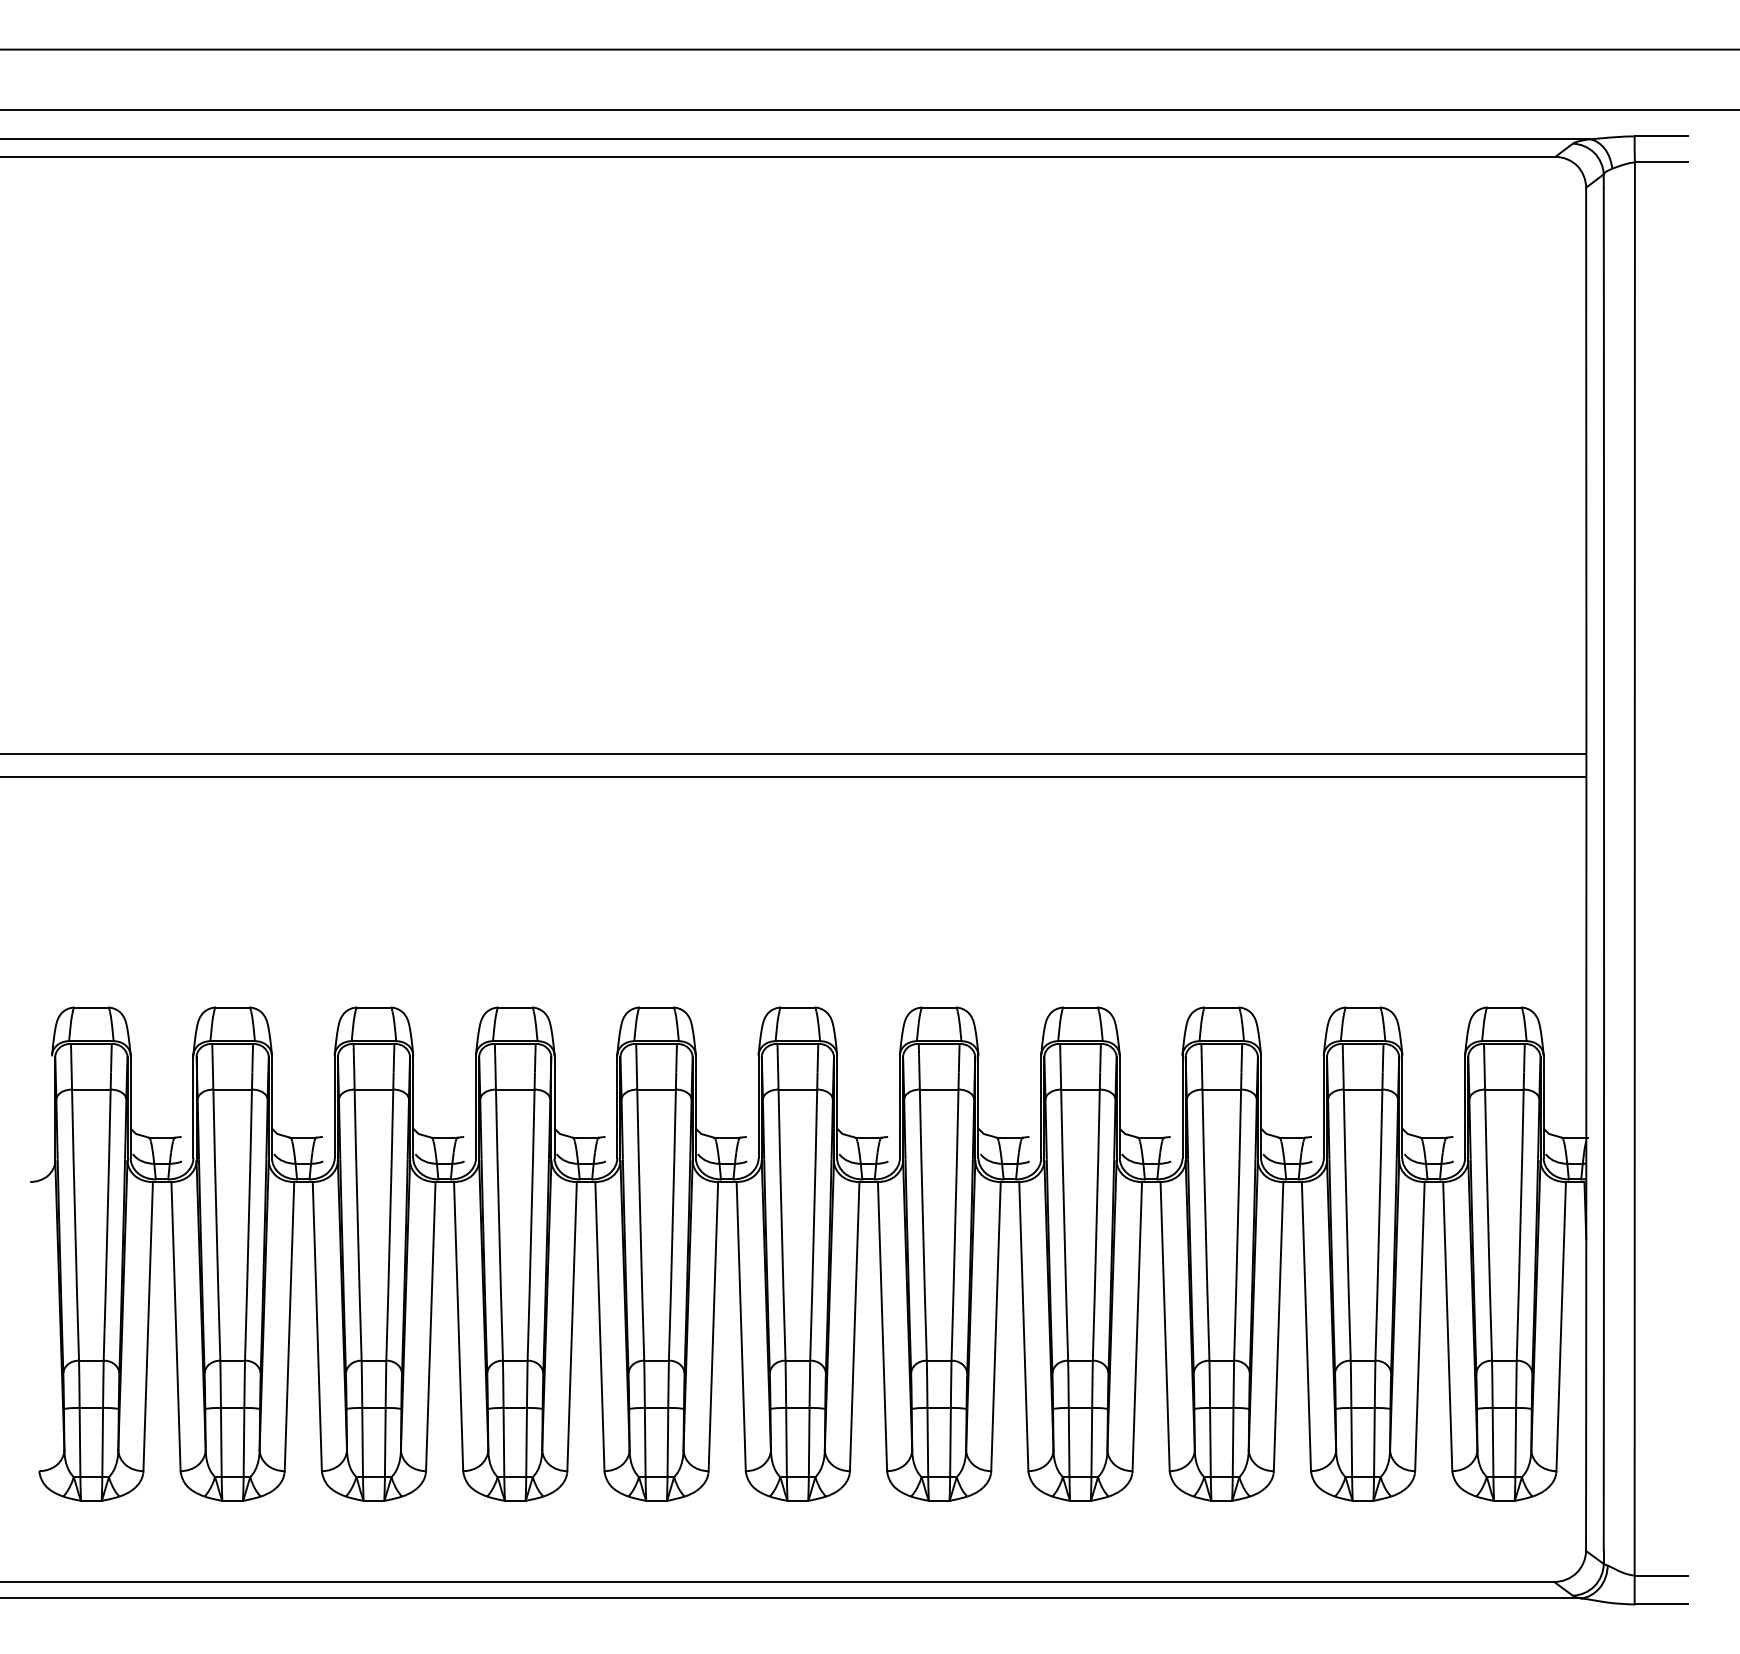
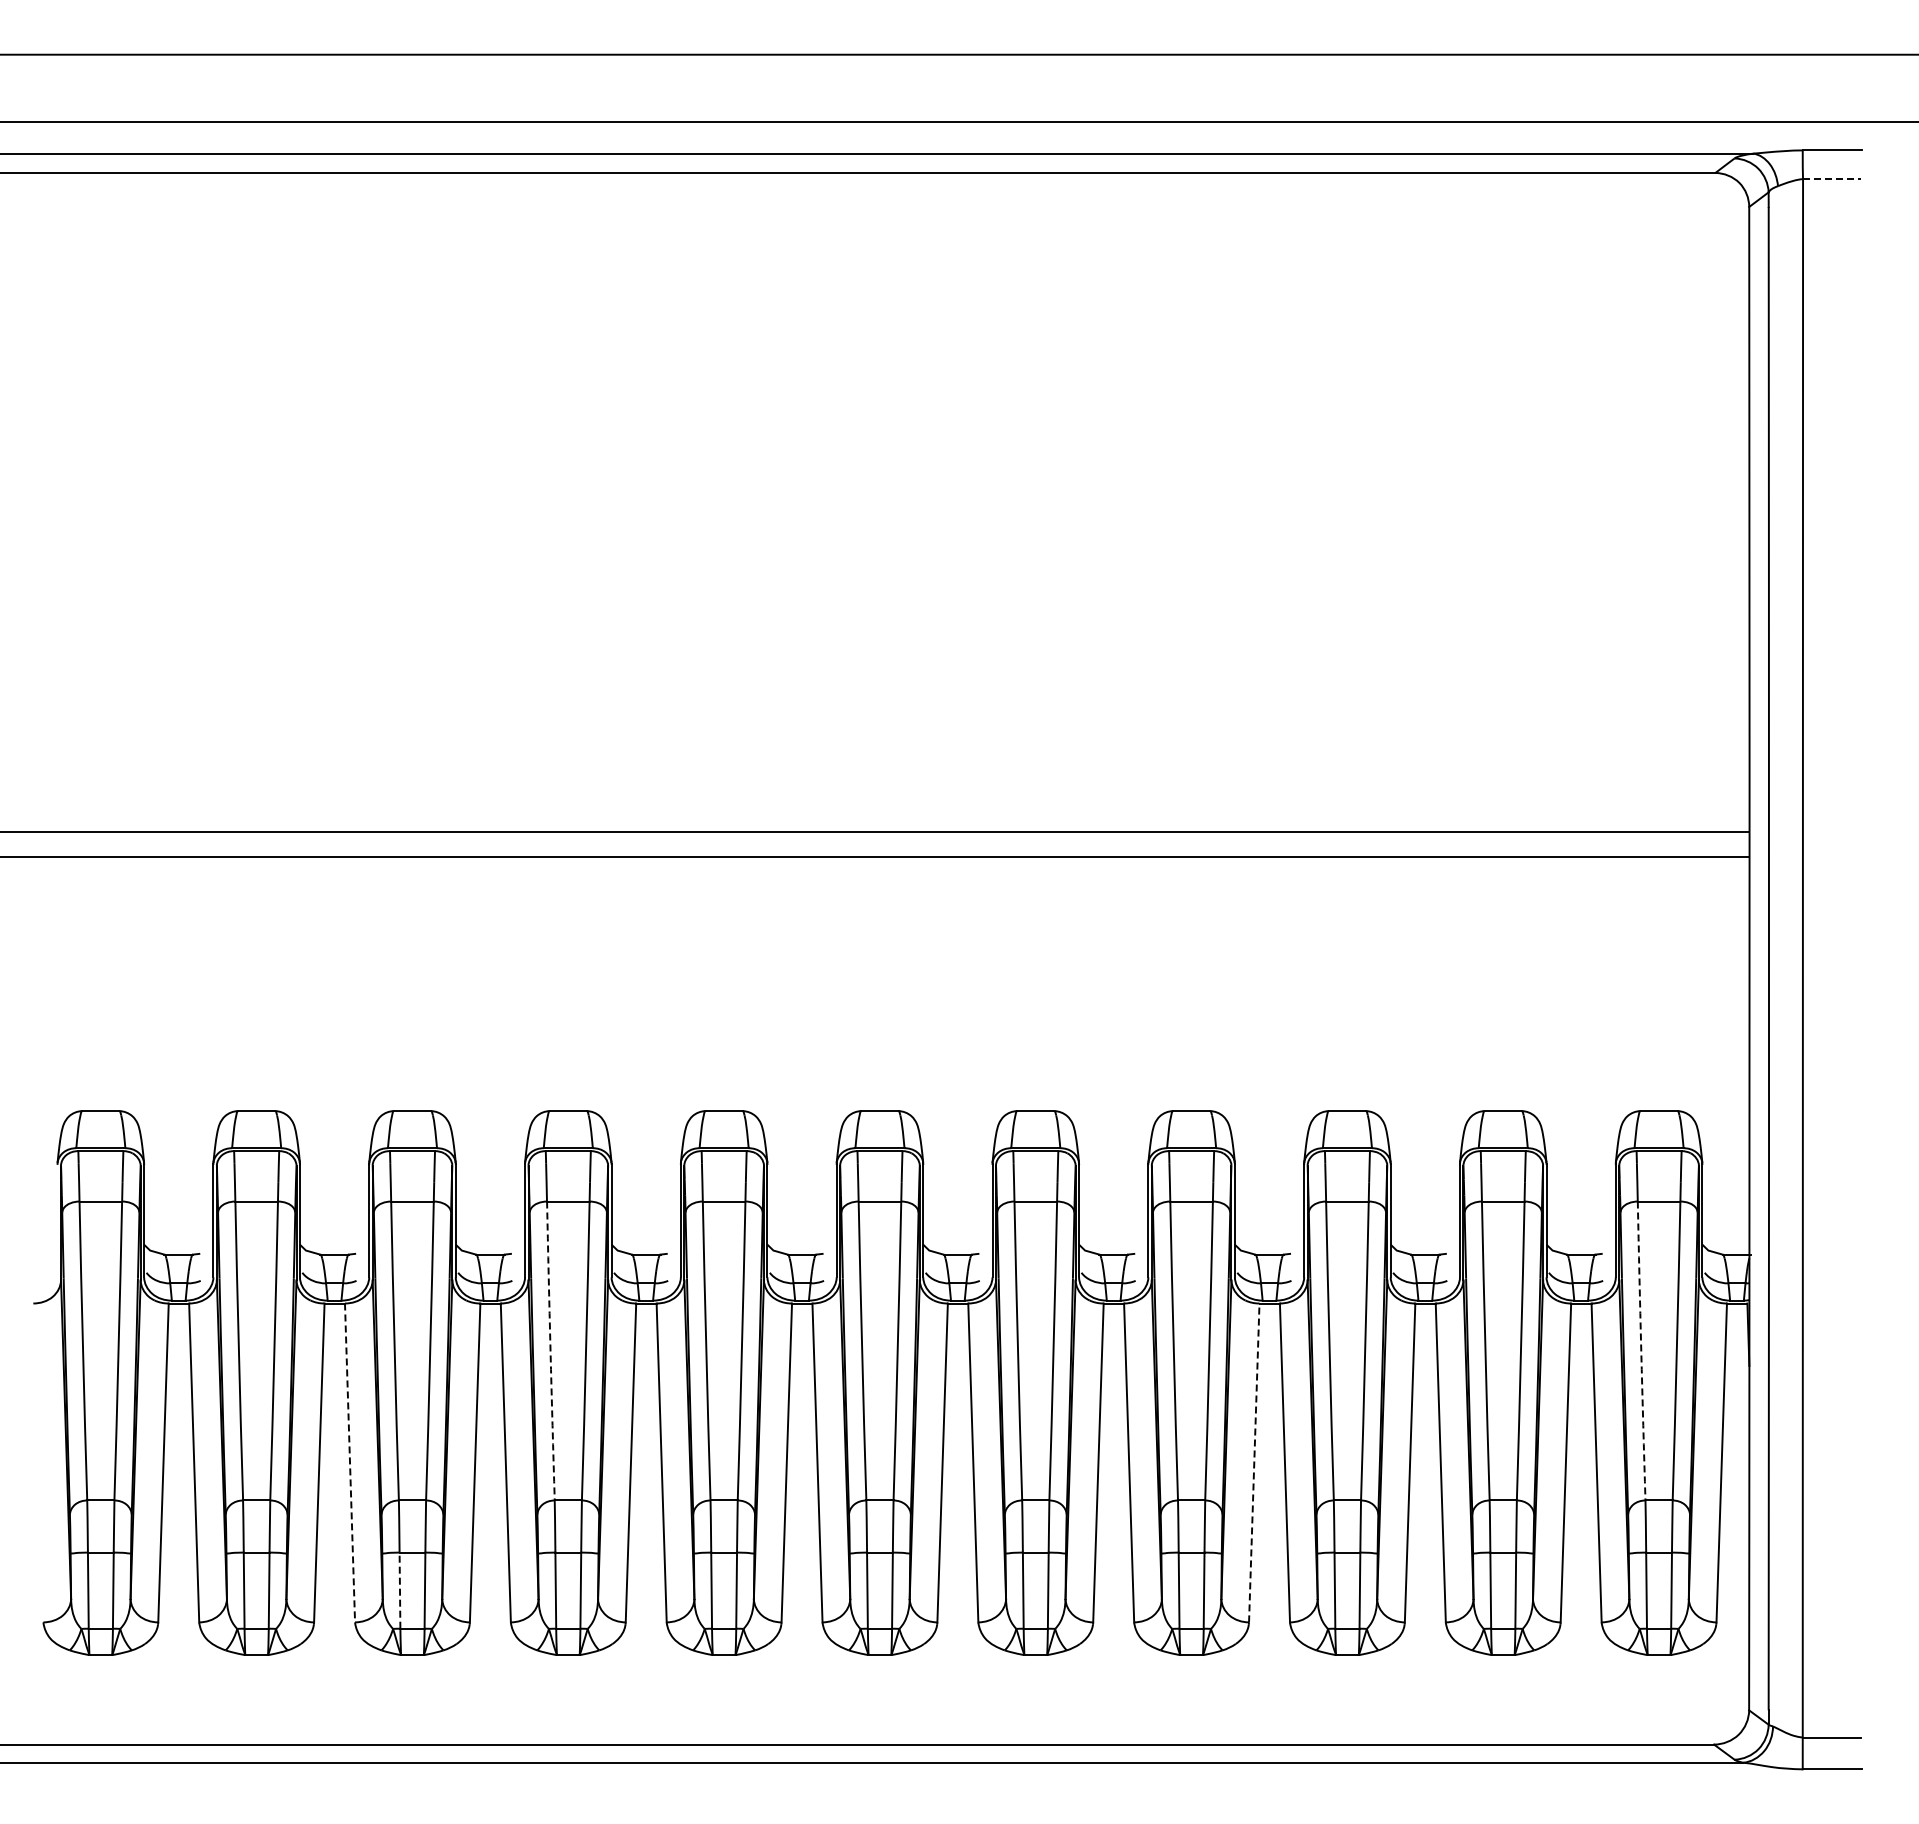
line: (1661, 162) -> (1832, 179), solid -> dashed
arc: (499, 1224) -> (550, 1350), solid -> dashed
arc: (1488, 1224) -> (1641, 1350), solid -> dashed
line: (317, 1326) -> (350, 1462), solid -> dashed
line: (1137, 1326) -> (1254, 1462), solid -> dashed
line: (362, 1442) -> (399, 1590), solid -> dashed

